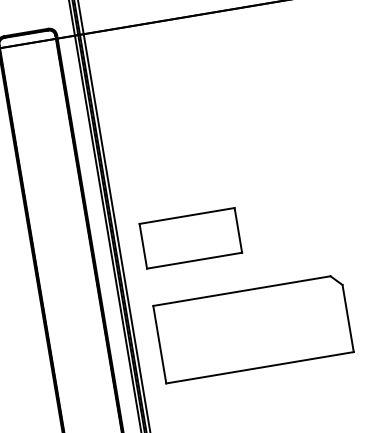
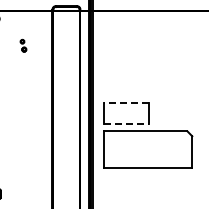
line: (185, 215) -> (125, 102), solid -> dashed
line: (194, 260) -> (126, 123), solid -> dashed
part: (254, 328) -> (148, 149), moved

